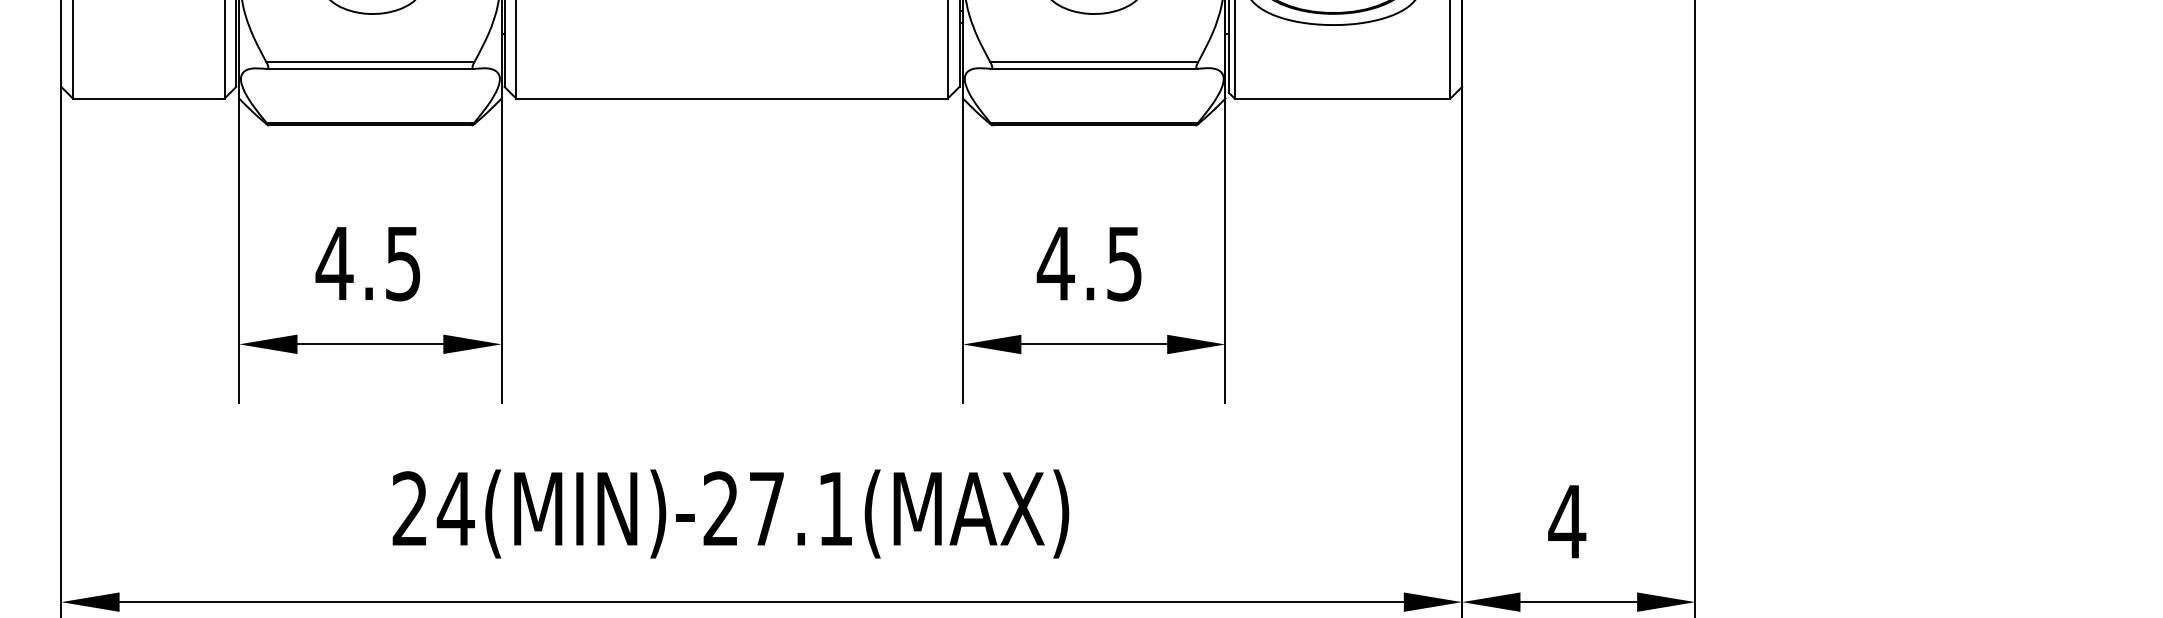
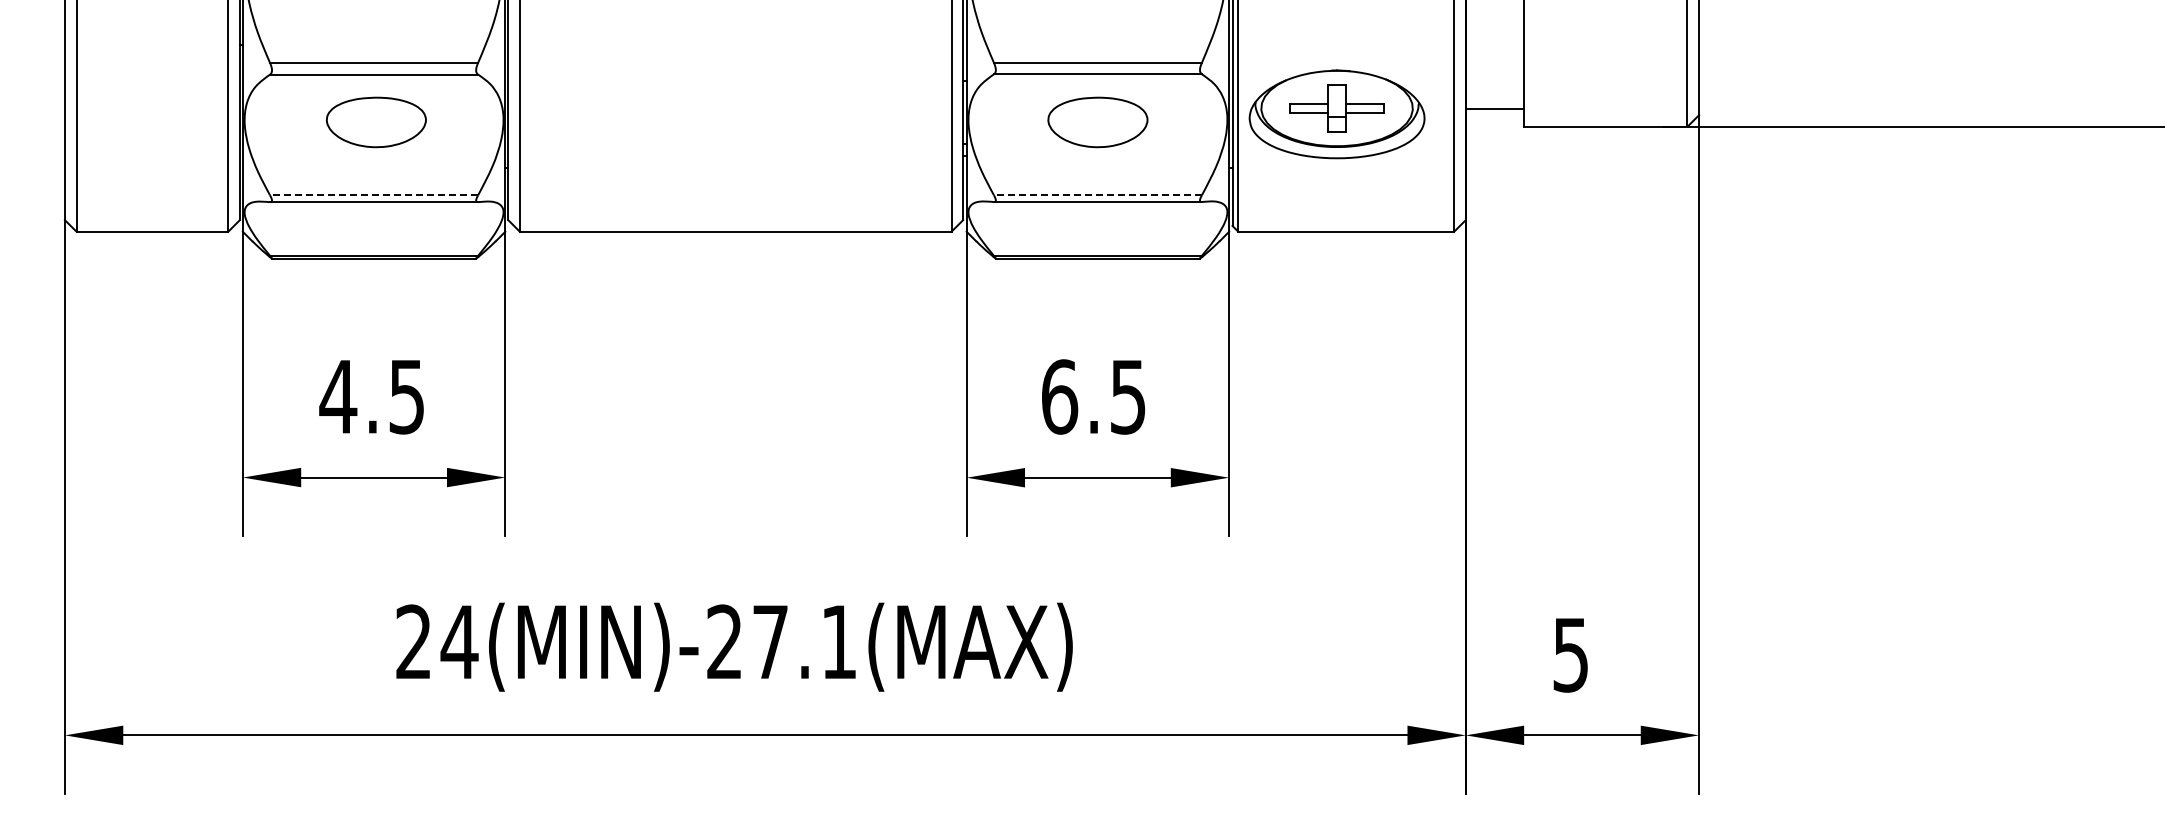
line: (369, 62) -> (373, 195), solid -> dashed
line: (1093, 62) -> (1097, 195), solid -> dashed
text: (1055, 263) -> (1059, 396), 4.5 -> 6.5
text: (1566, 522) -> (1570, 655), 4 -> 5

